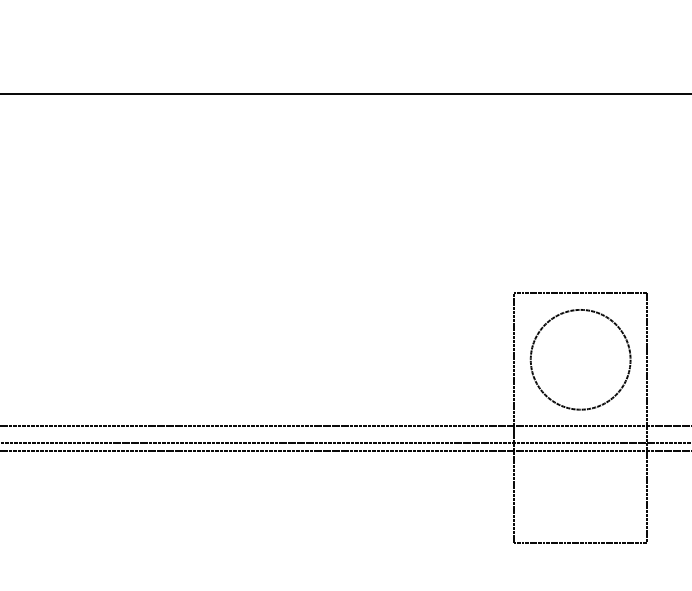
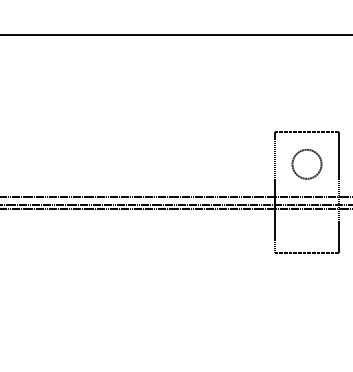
circle: (579, 360) -> (306, 164), size x0.6

